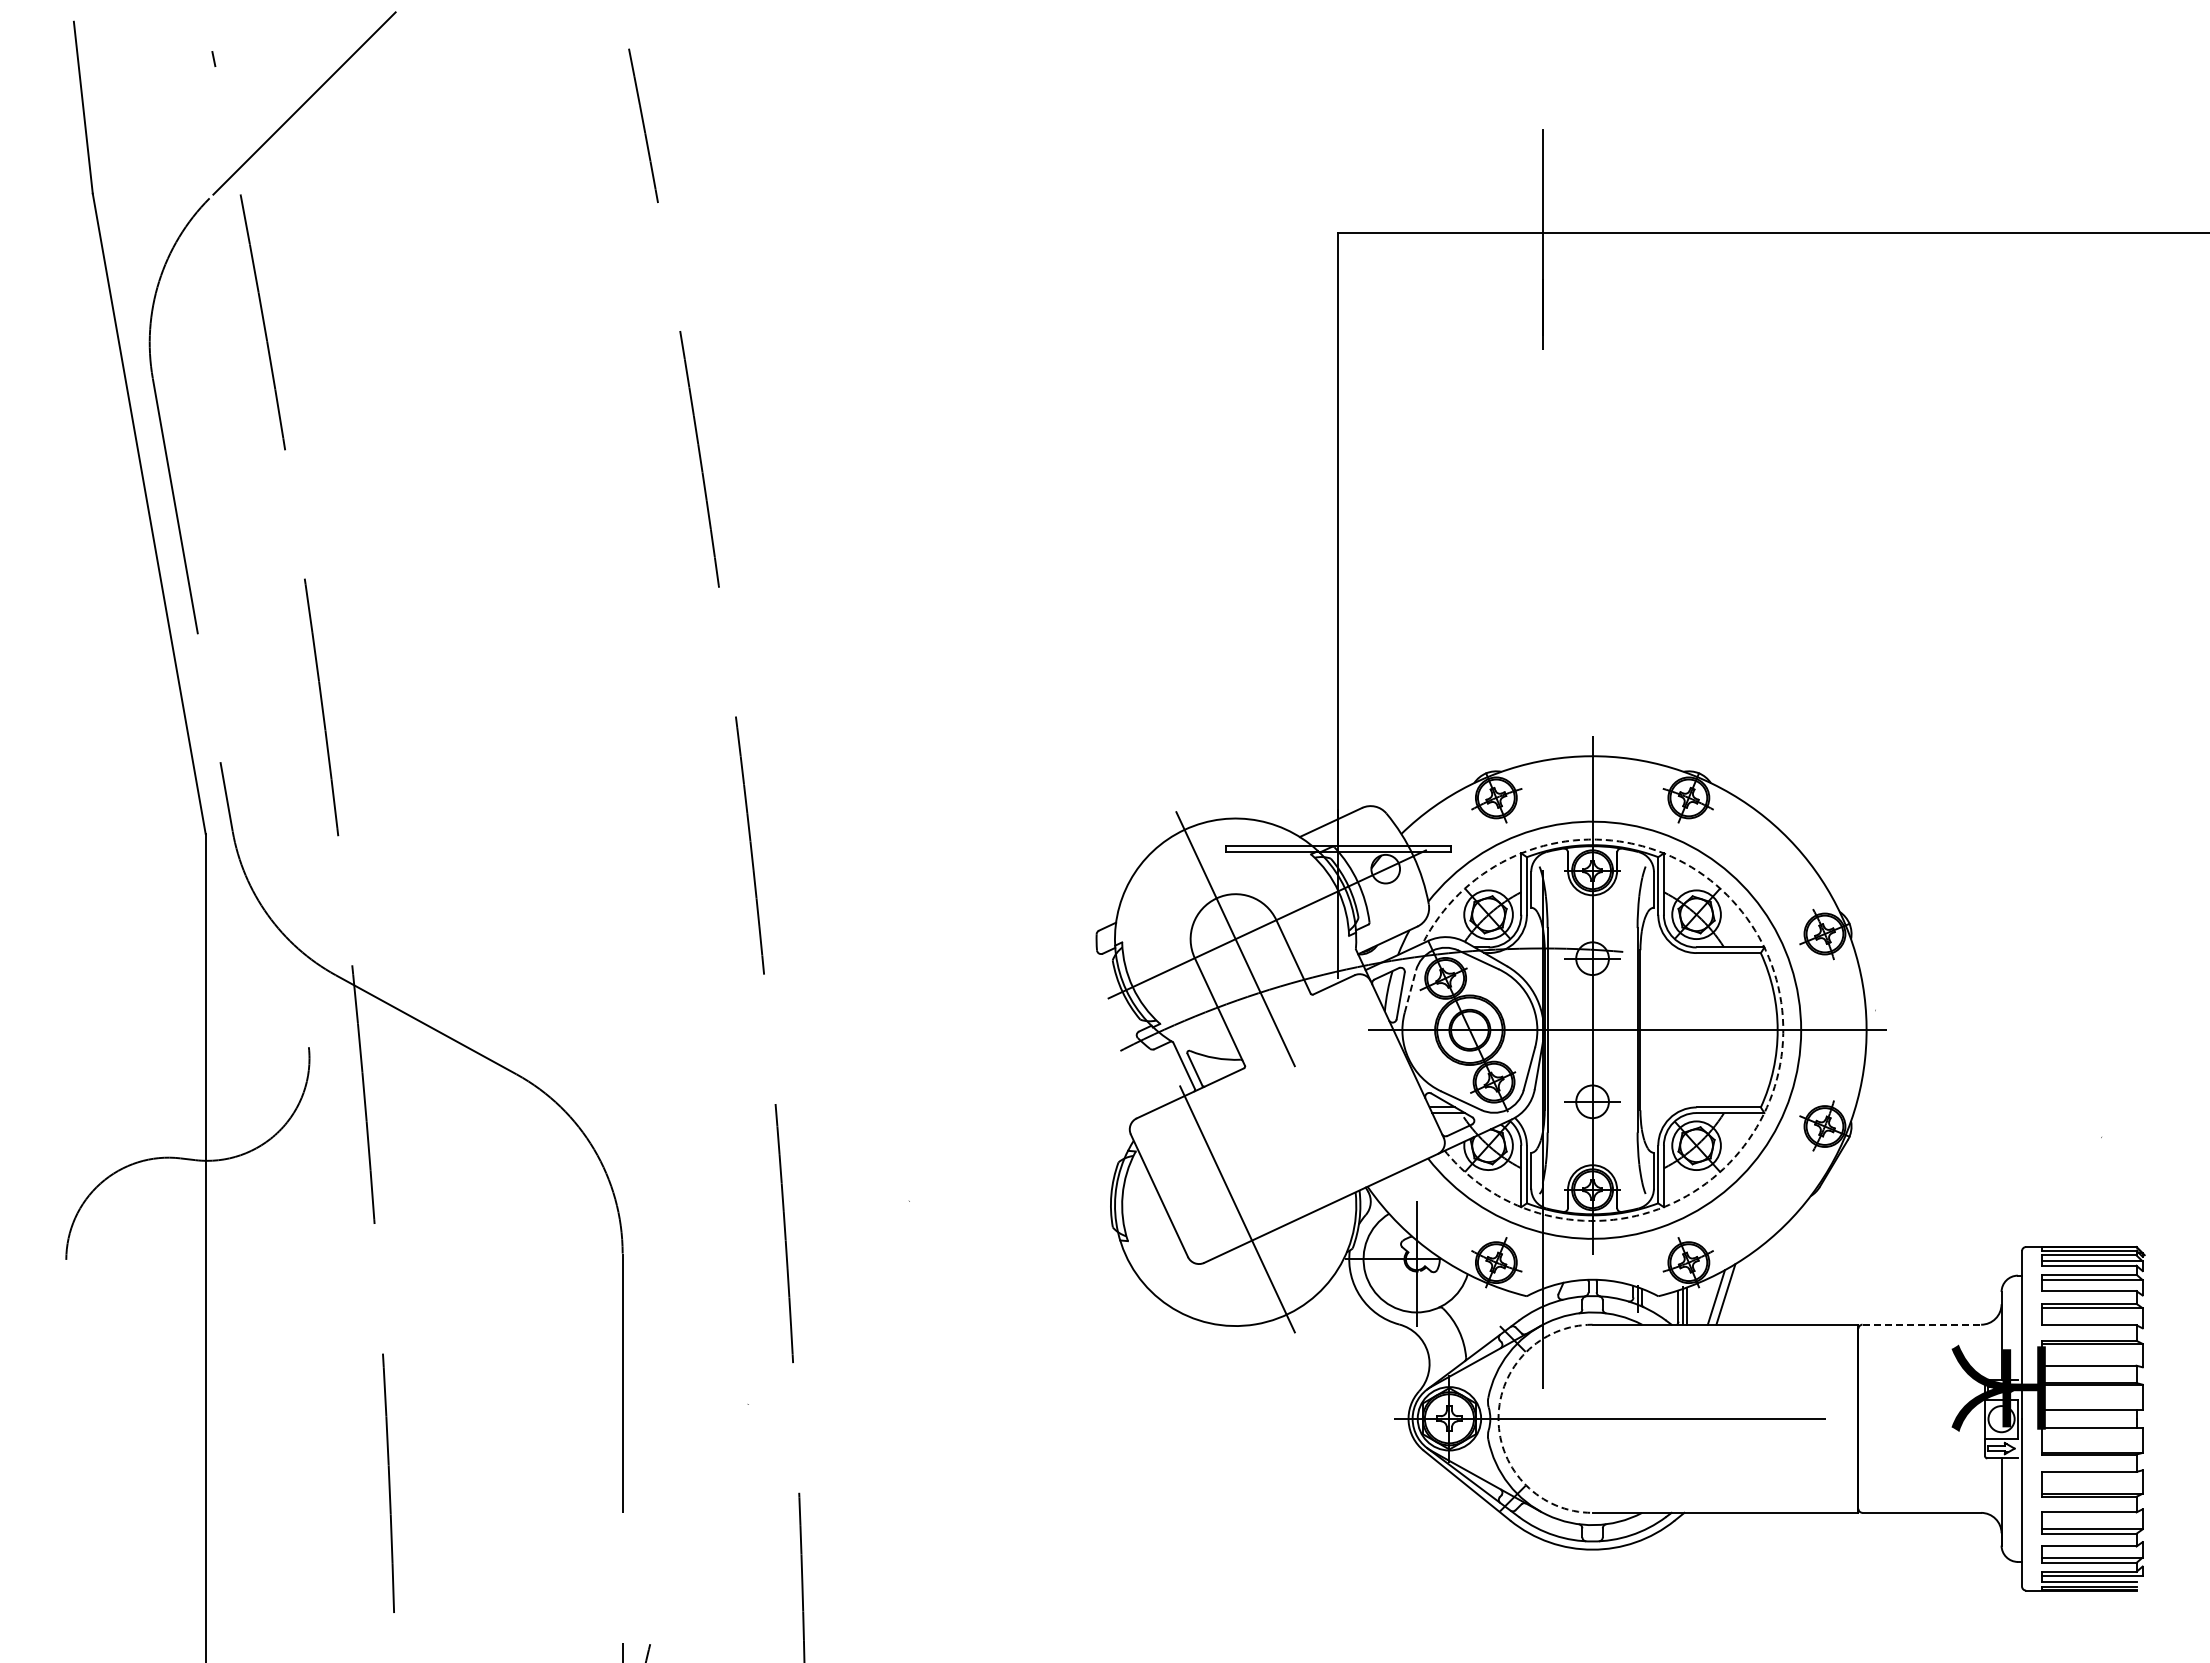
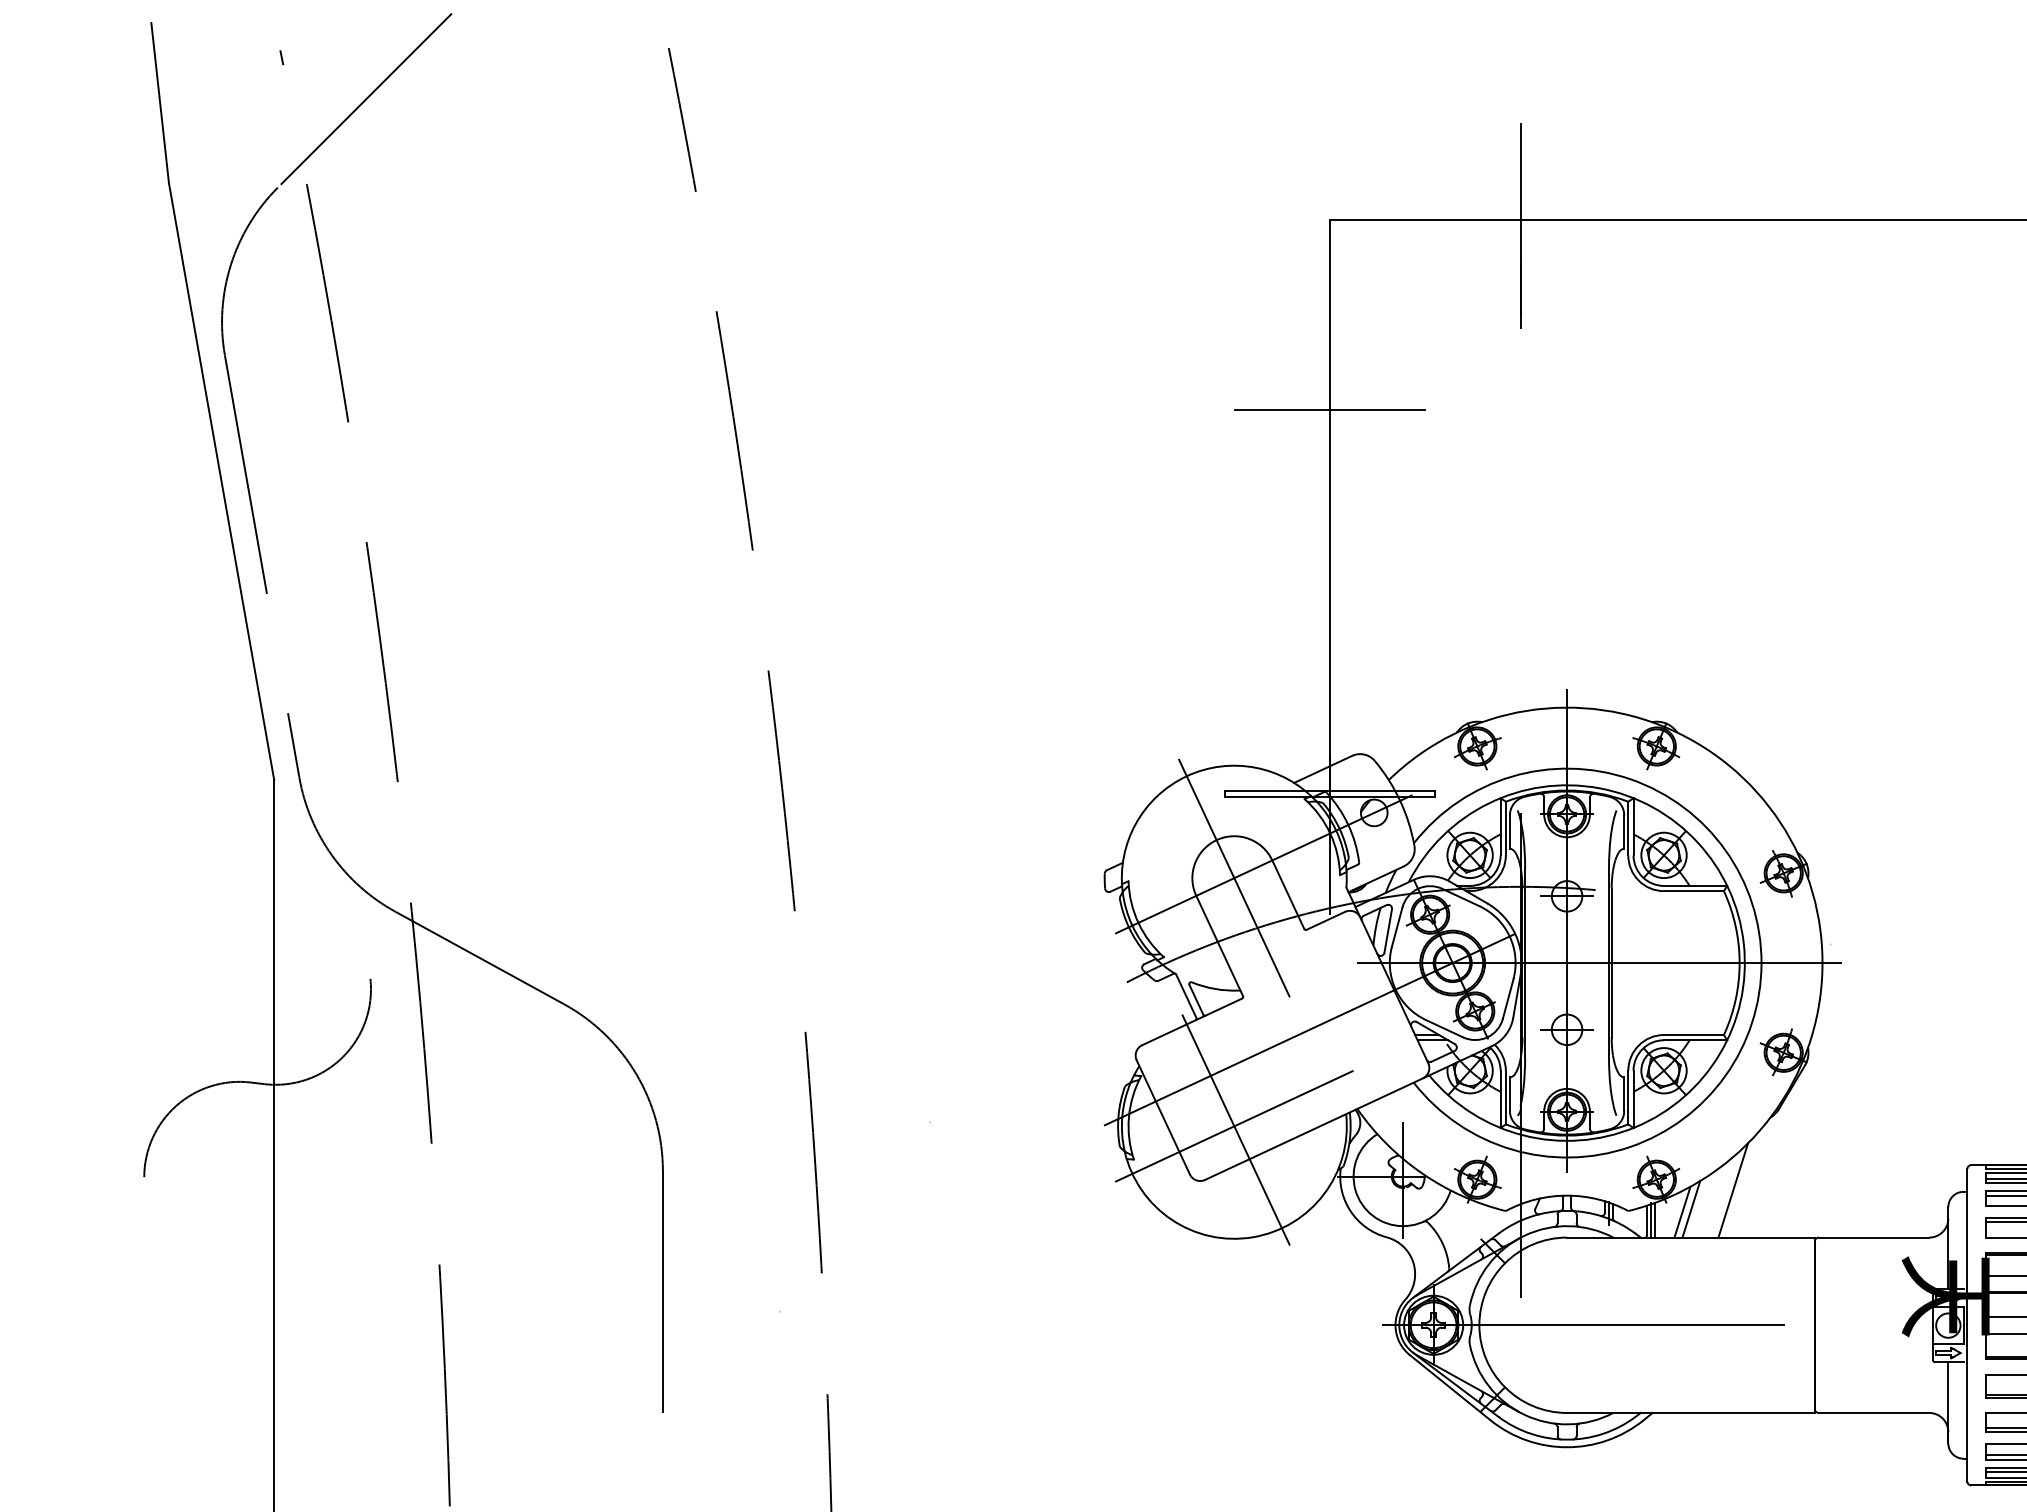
line: (1338, 437) -> (1330, 410), added
line: (1410, 991) -> (1397, 926), dashed -> solid
arc: (1782, 1010) -> (1744, 944), dashed -> solid
line: (1315, 1101) -> (1308, 1029), added
line: (1235, 1205) -> (1234, 1126), added
line: (1770, 1273) -> (1732, 1189), added
line: (1922, 1324) -> (1874, 1237), dashed -> solid
arc: (1498, 1418) -> (1479, 1324), dashed -> solid

